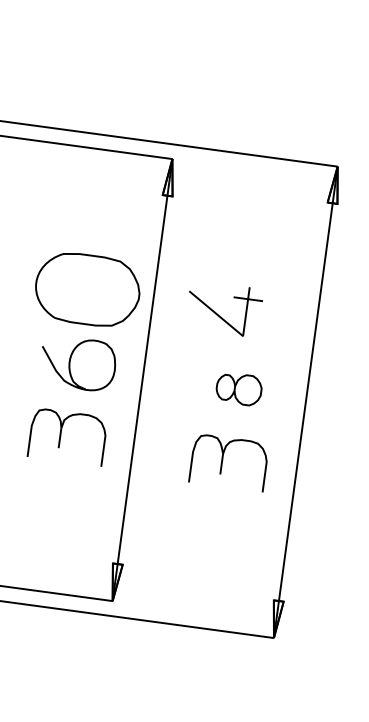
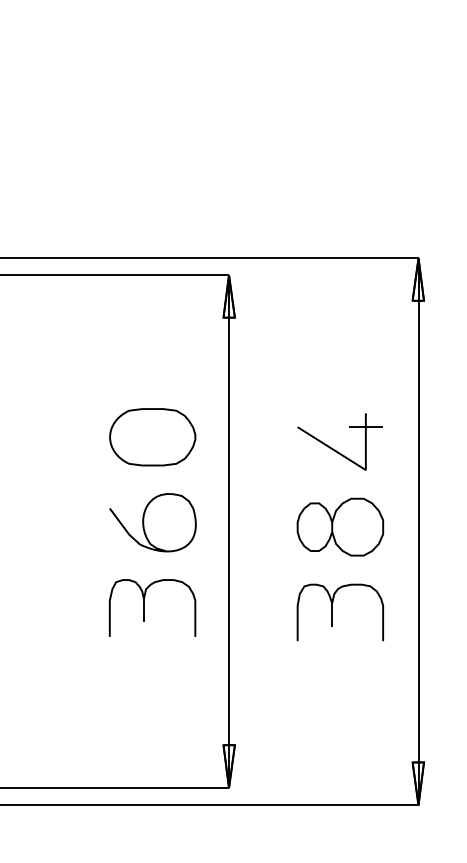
part: (87, 290) -> (152, 437), size x0.71
part: (219, 314) -> (335, 449), moved
part: (239, 388) -> (340, 526), size x1.67

